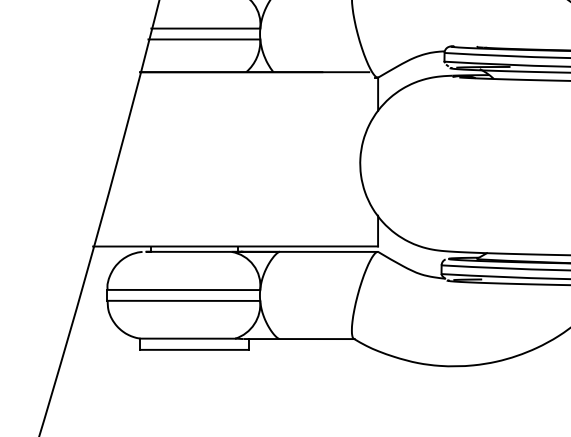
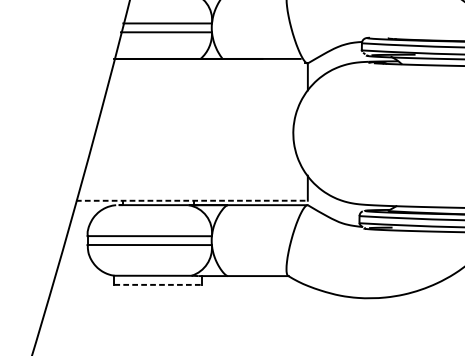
line: (236, 246) -> (192, 200), solid -> dashed
line: (194, 349) -> (158, 284), solid -> dashed

